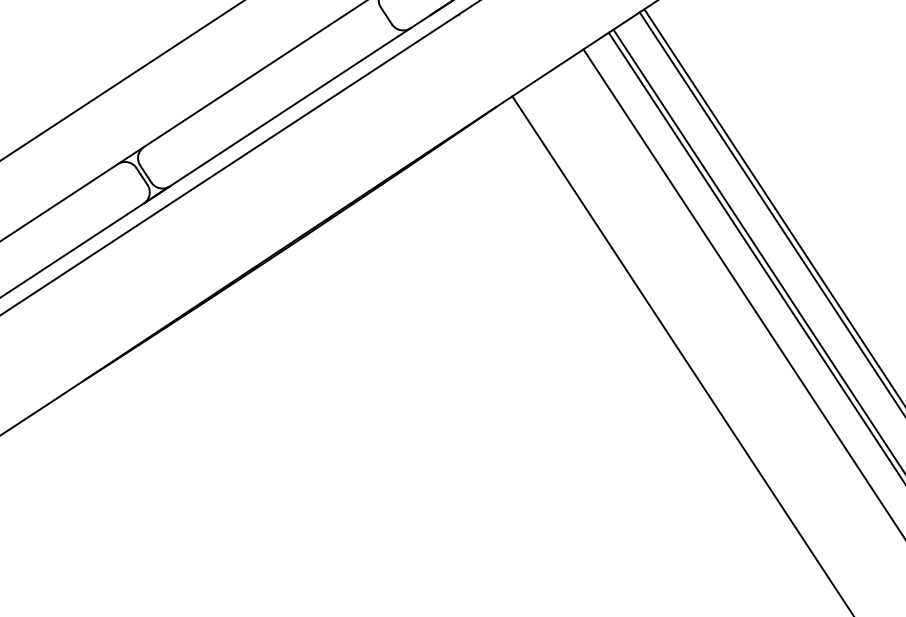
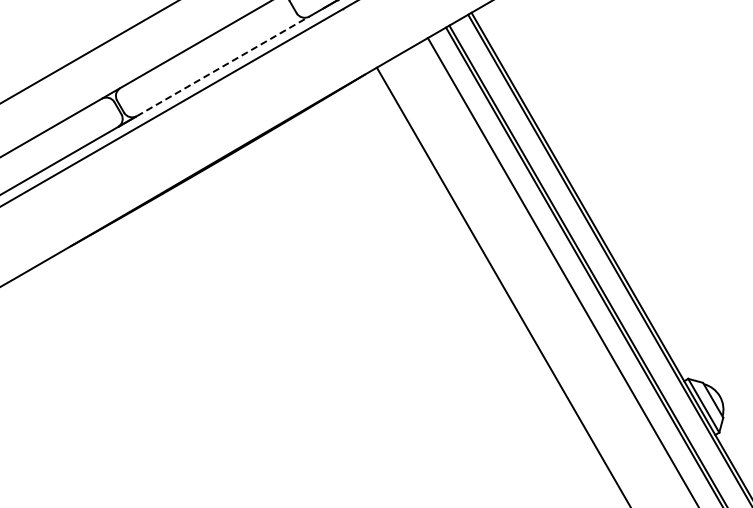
line: (290, 107) -> (223, 66), solid -> dashed

